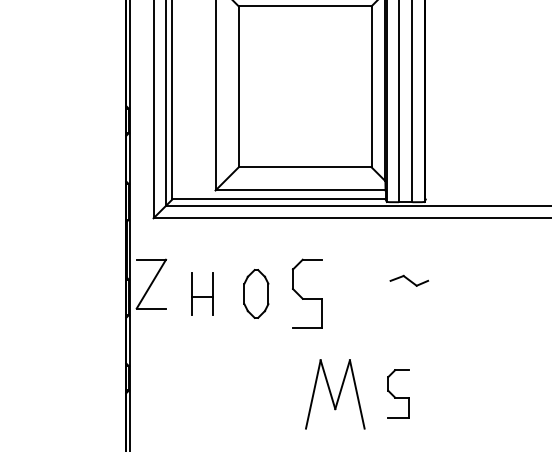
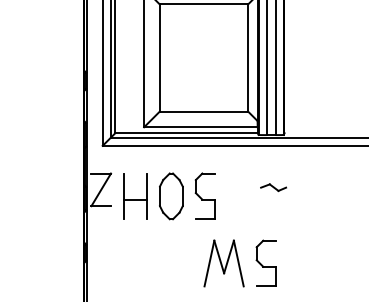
part: (202, 294) -> (135, 196), size x1.67
part: (256, 294) -> (171, 196), size x1.43
part: (397, 392) -> (265, 262), size x1.43

